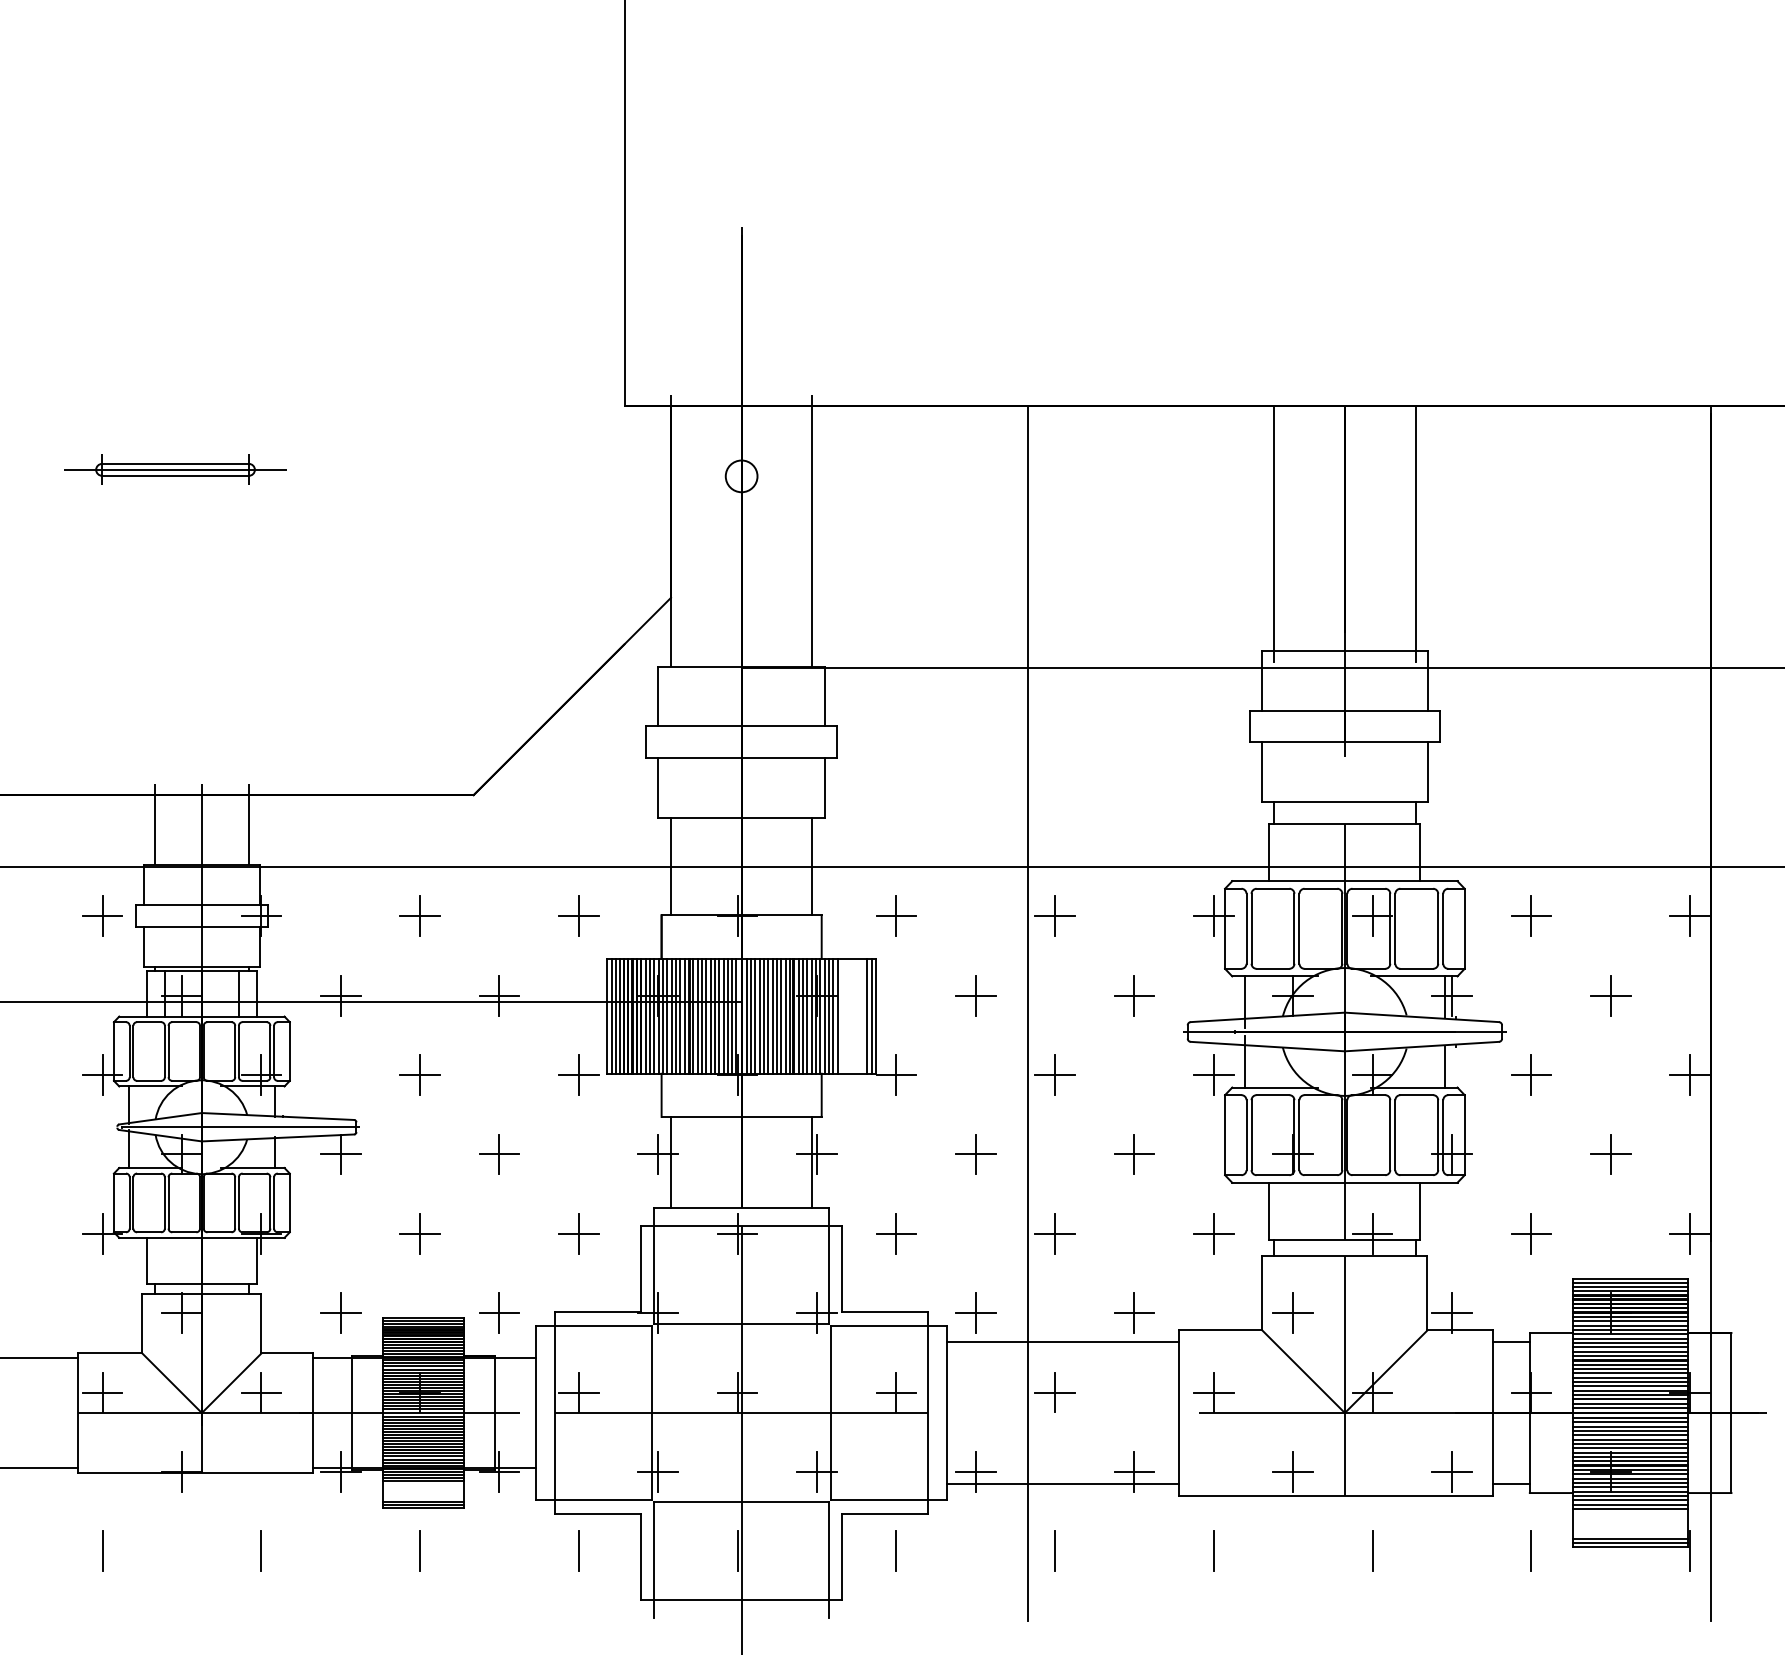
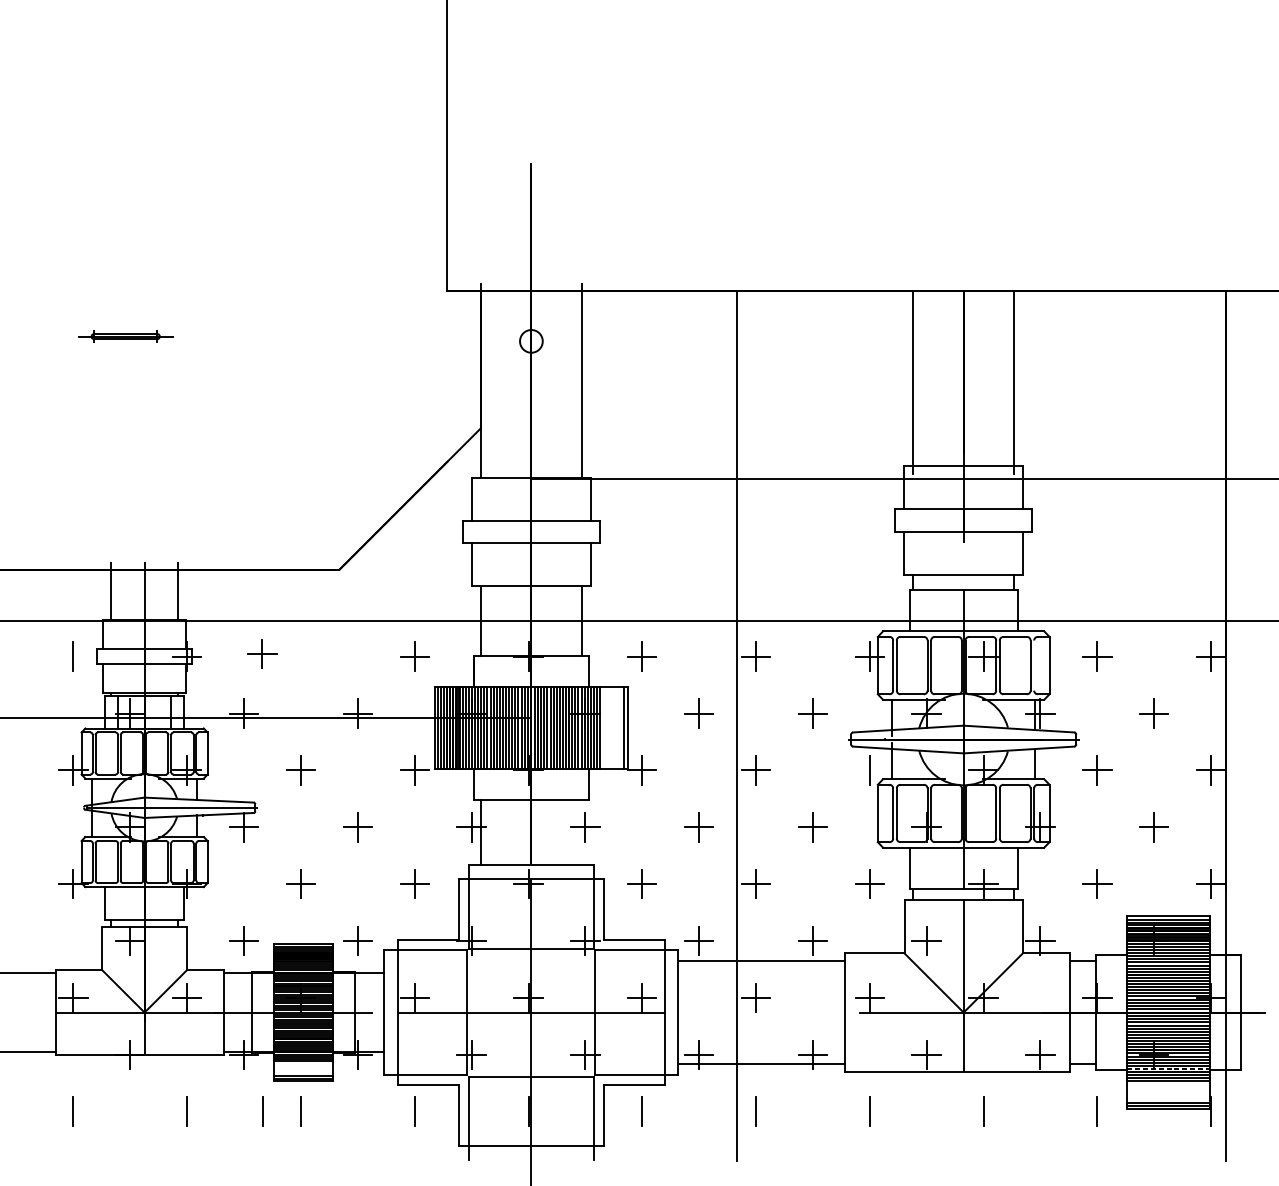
part: (175, 469) -> (125, 336), size x0.6
part: (419, 915) -> (261, 653), moved
line: (102, 916) -> (73, 656), removed
line: (1443, 928) -> (1034, 665), removed
line: (867, 1015) -> (621, 727), removed
line: (1213, 1075) -> (869, 770), removed
line: (812, 1161) -> (582, 832), removed
line: (1630, 1491) -> (1168, 1068), solid -> dashed
line: (366, 1550) -> (262, 1111), added

